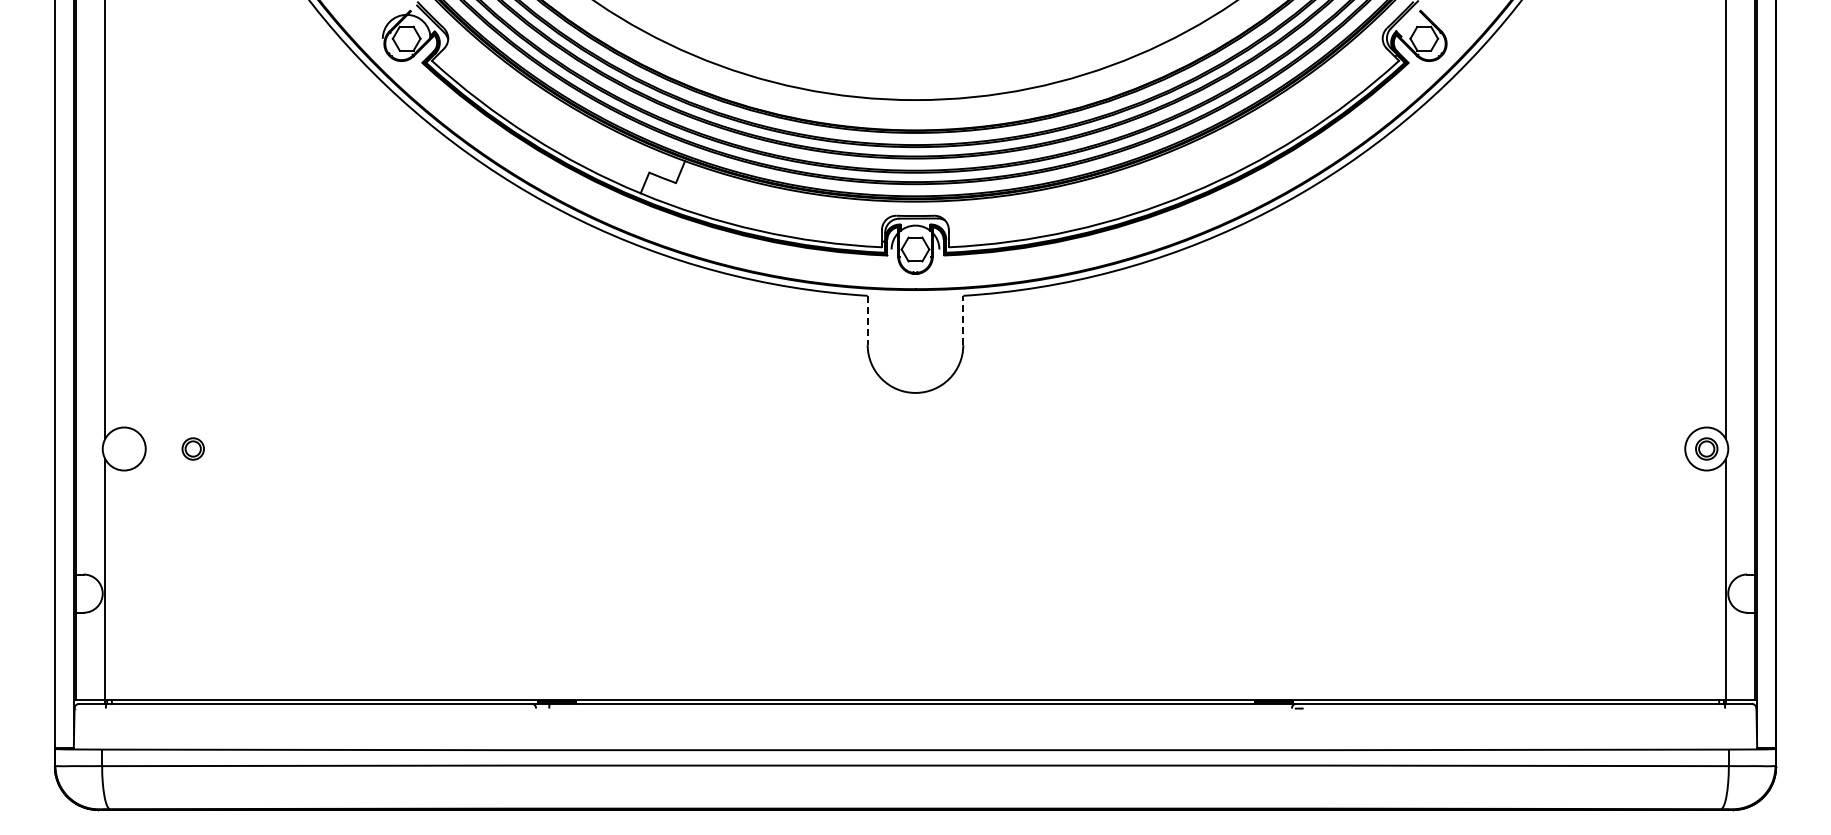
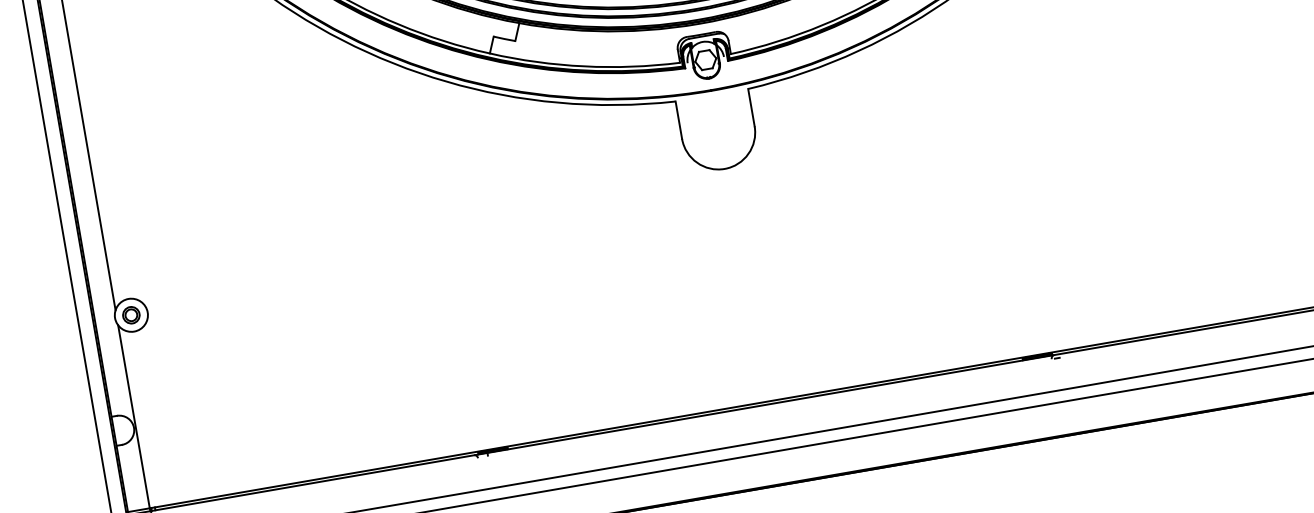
line: (867, 320) -> (678, 120), dashed -> solid
line: (963, 320) -> (751, 107), dashed -> solid
part: (192, 448) -> (130, 314), moved

